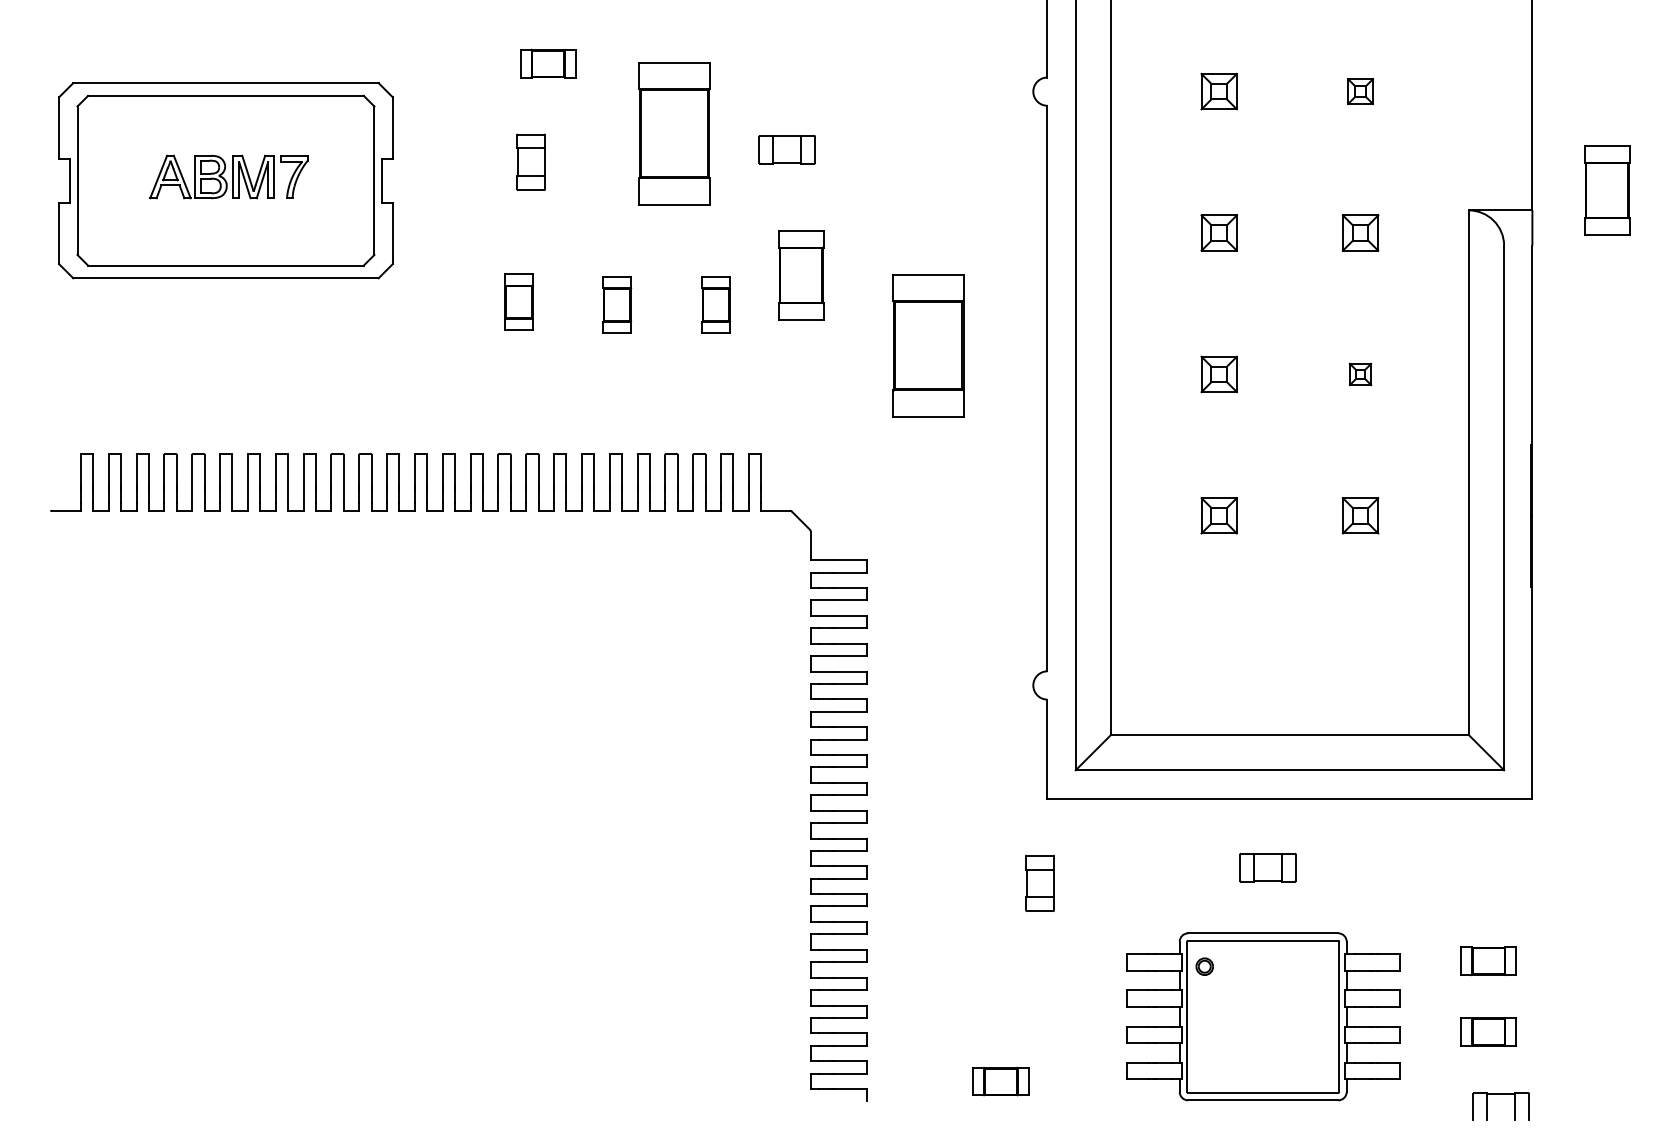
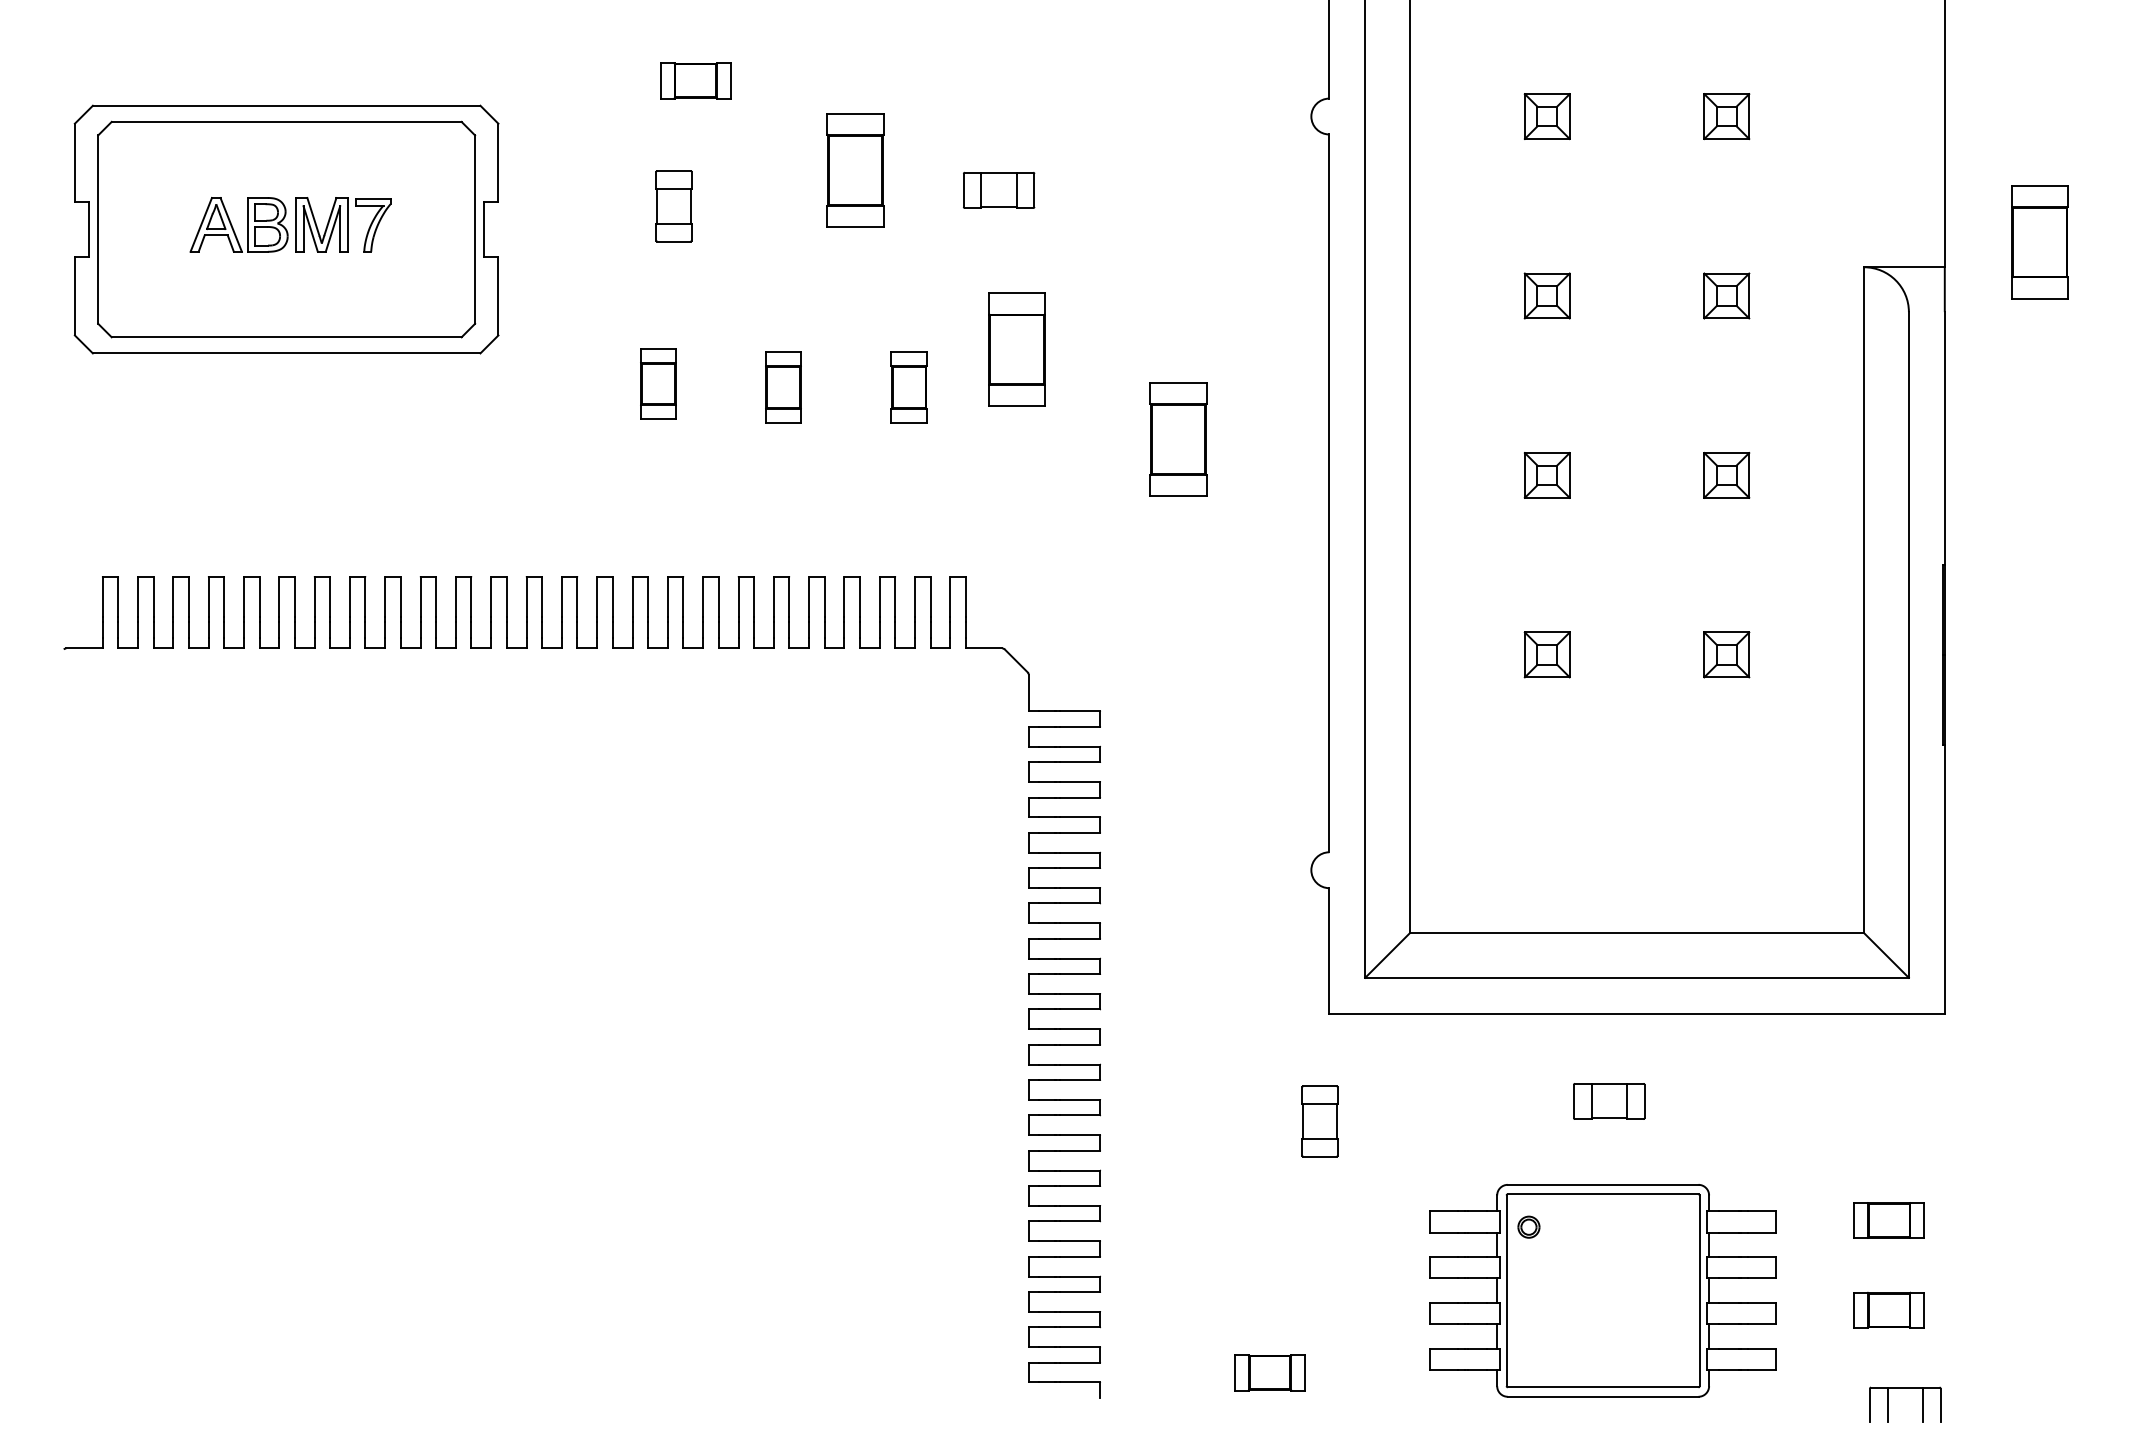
part: (1360, 91) -> (1726, 116), size x1.43
part: (673, 134) -> (854, 170), size x0.62
part: (928, 346) -> (1178, 440), size x0.62
part: (1360, 374) -> (1726, 475), size x1.67

